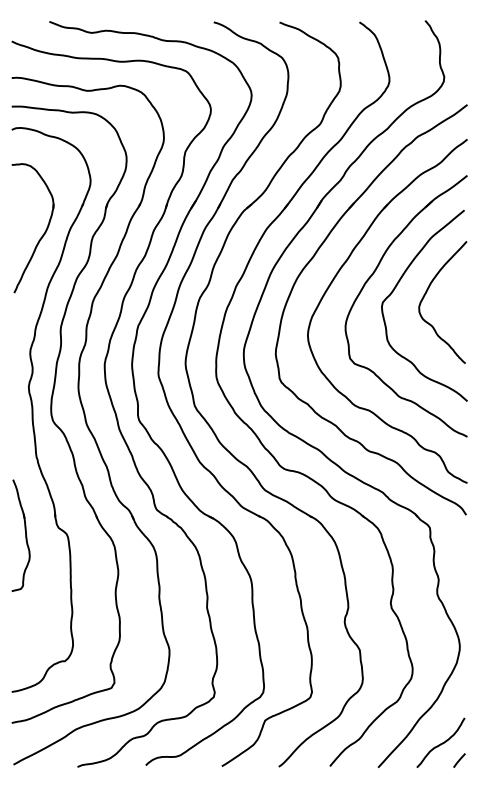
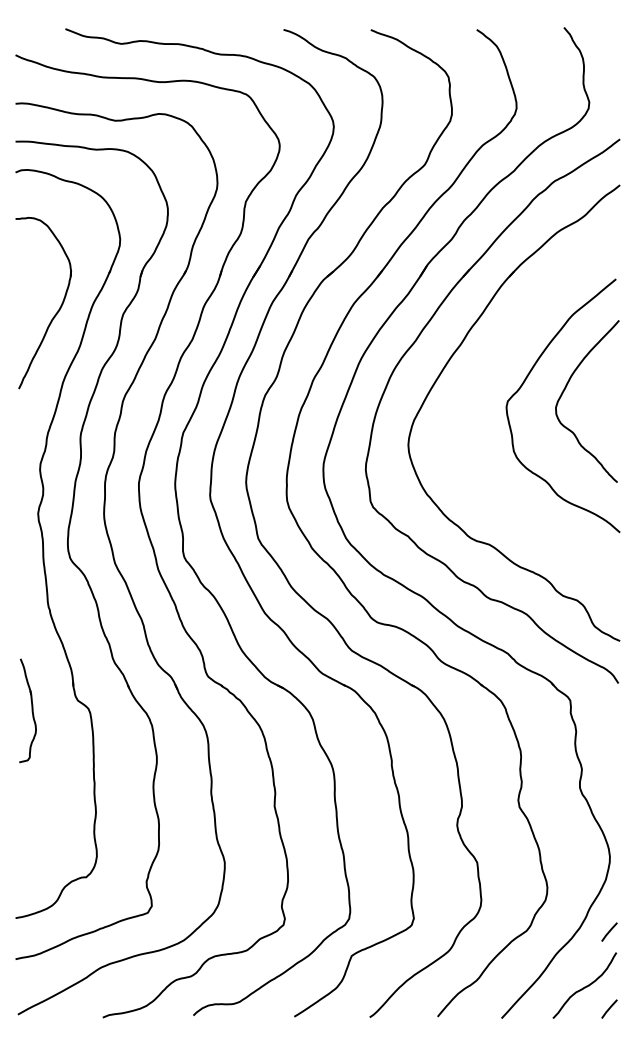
part: (369, 279) -> (490, 370), removed
part: (20, 535) -> (27, 710), size x0.7
line: (459, 702) -> (609, 931), added

